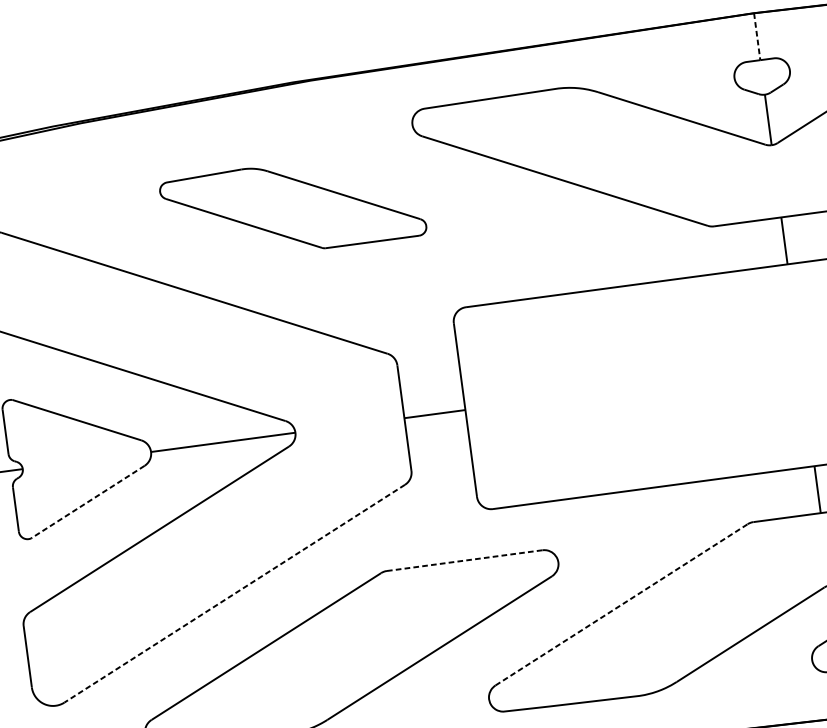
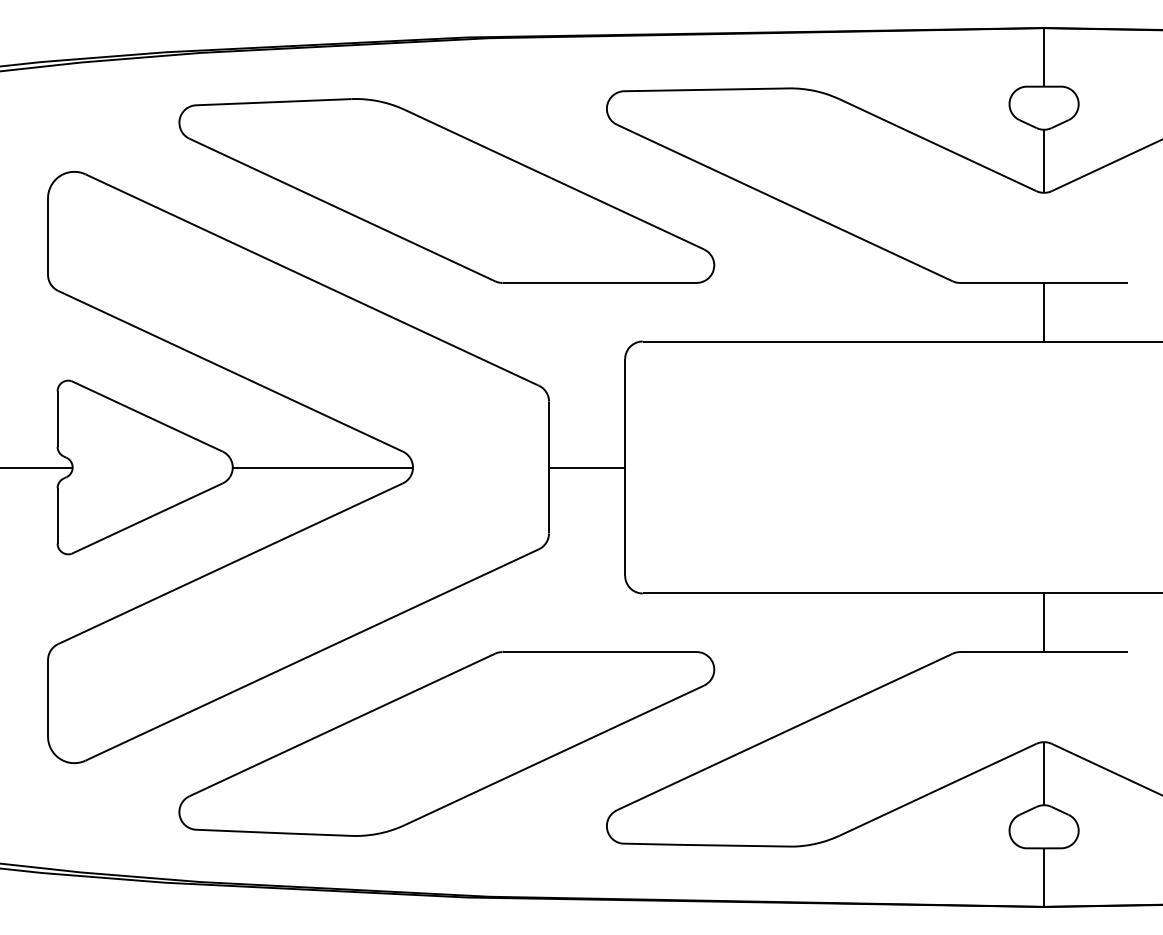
line: (757, 36) -> (1044, 57), dashed -> solid
part: (292, 207) -> (446, 190), size x1.67
line: (87, 502) -> (146, 518), dashed -> solid
line: (465, 560) -> (600, 652), dashed -> solid
line: (234, 594) -> (311, 655), dashed -> solid
line: (622, 604) -> (785, 731), dashed -> solid

